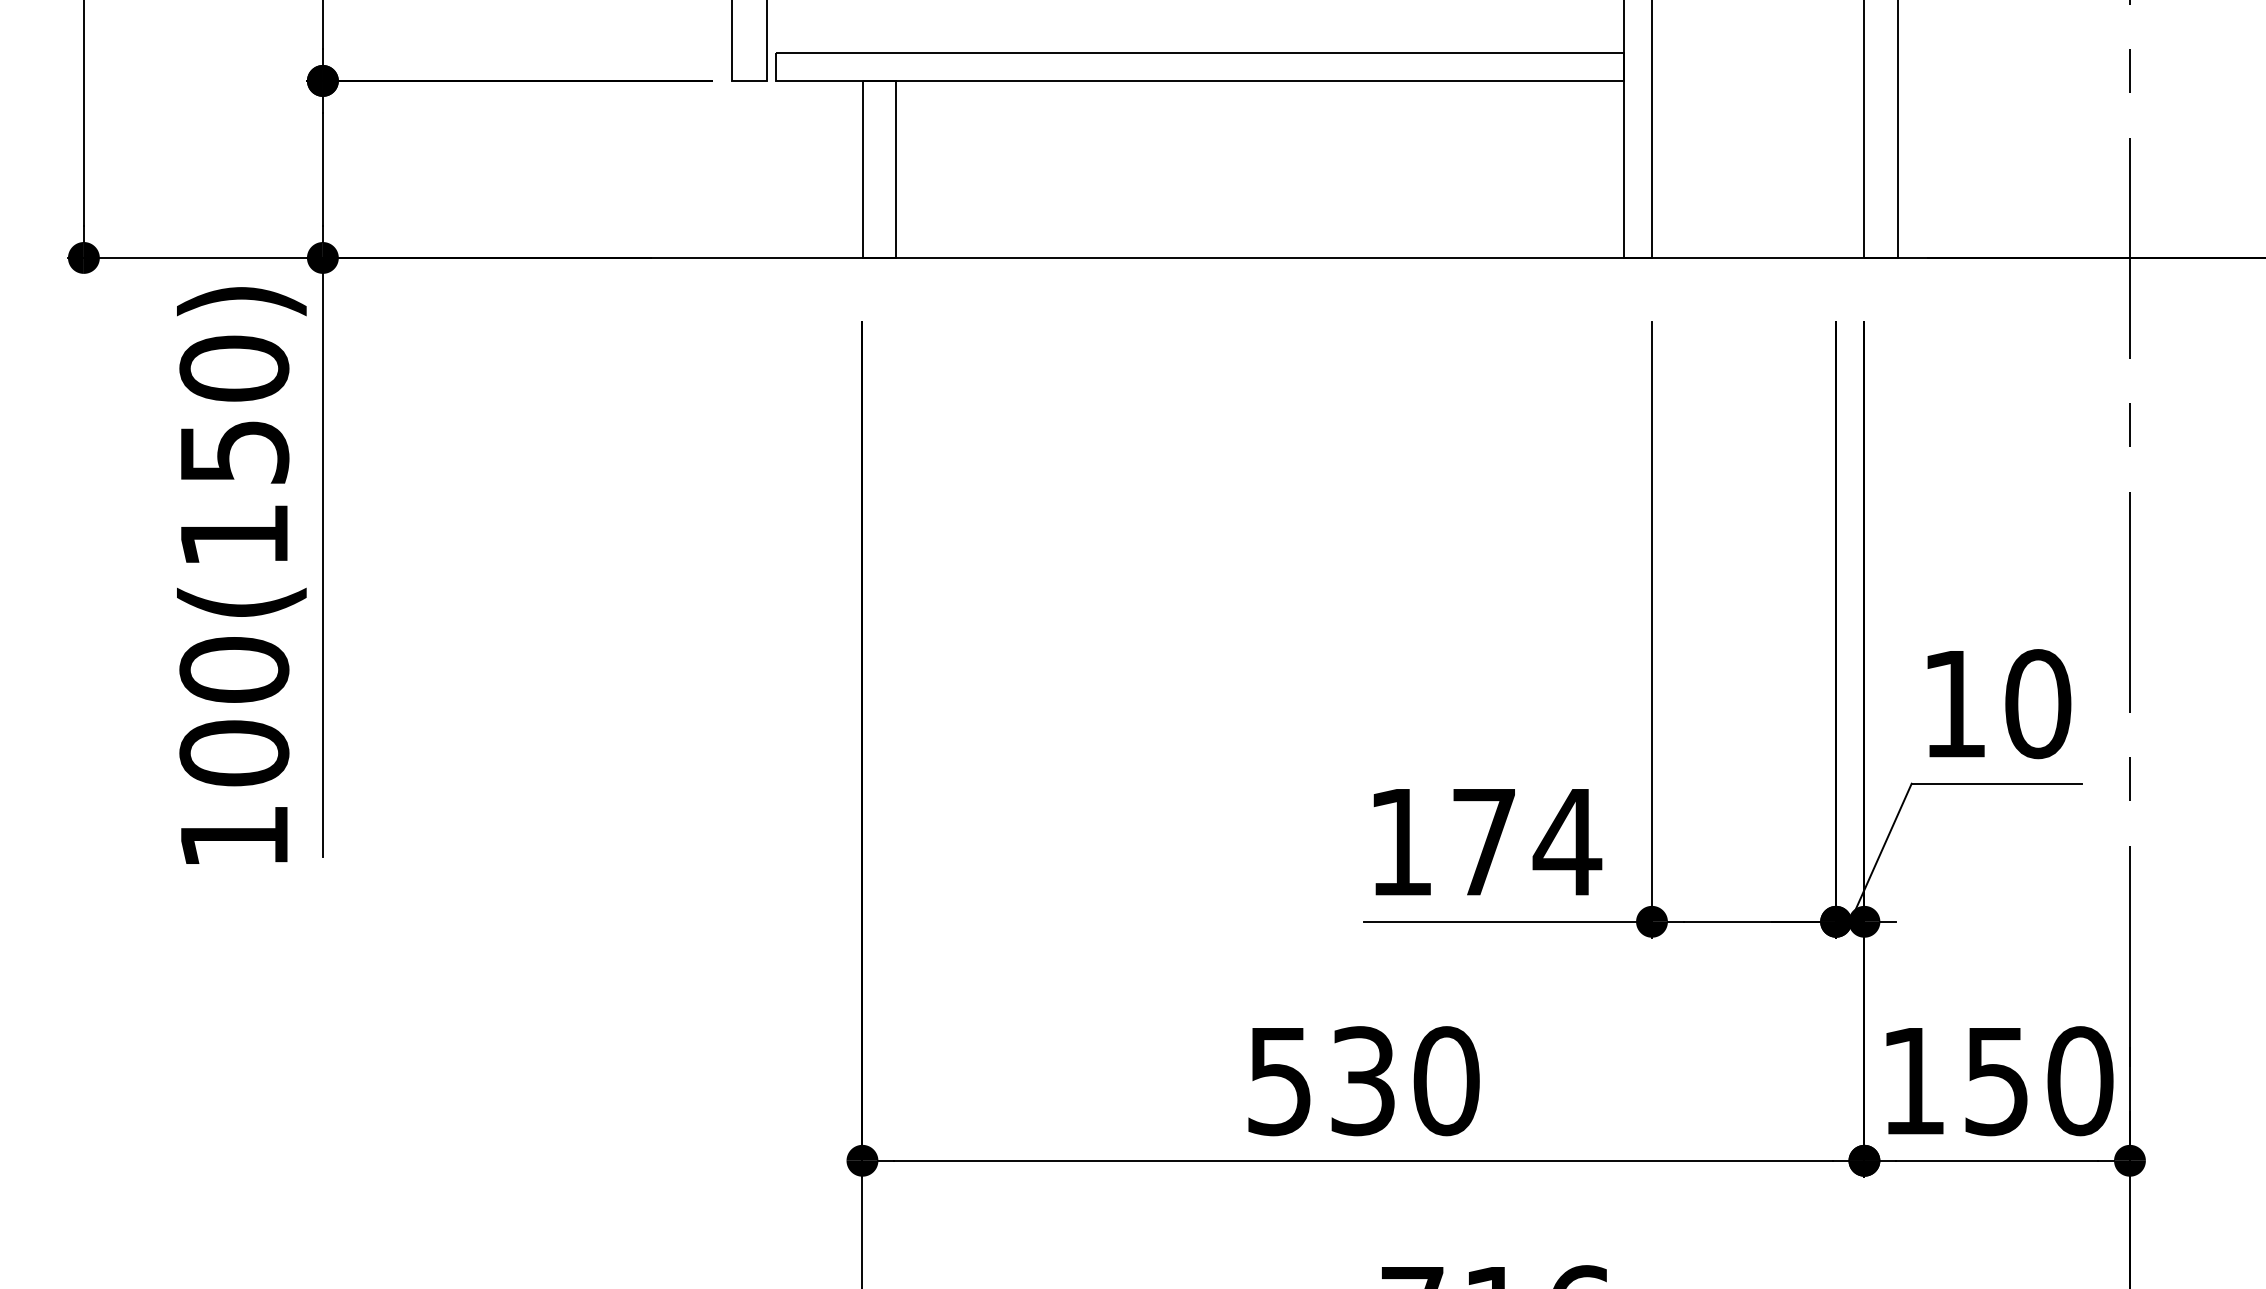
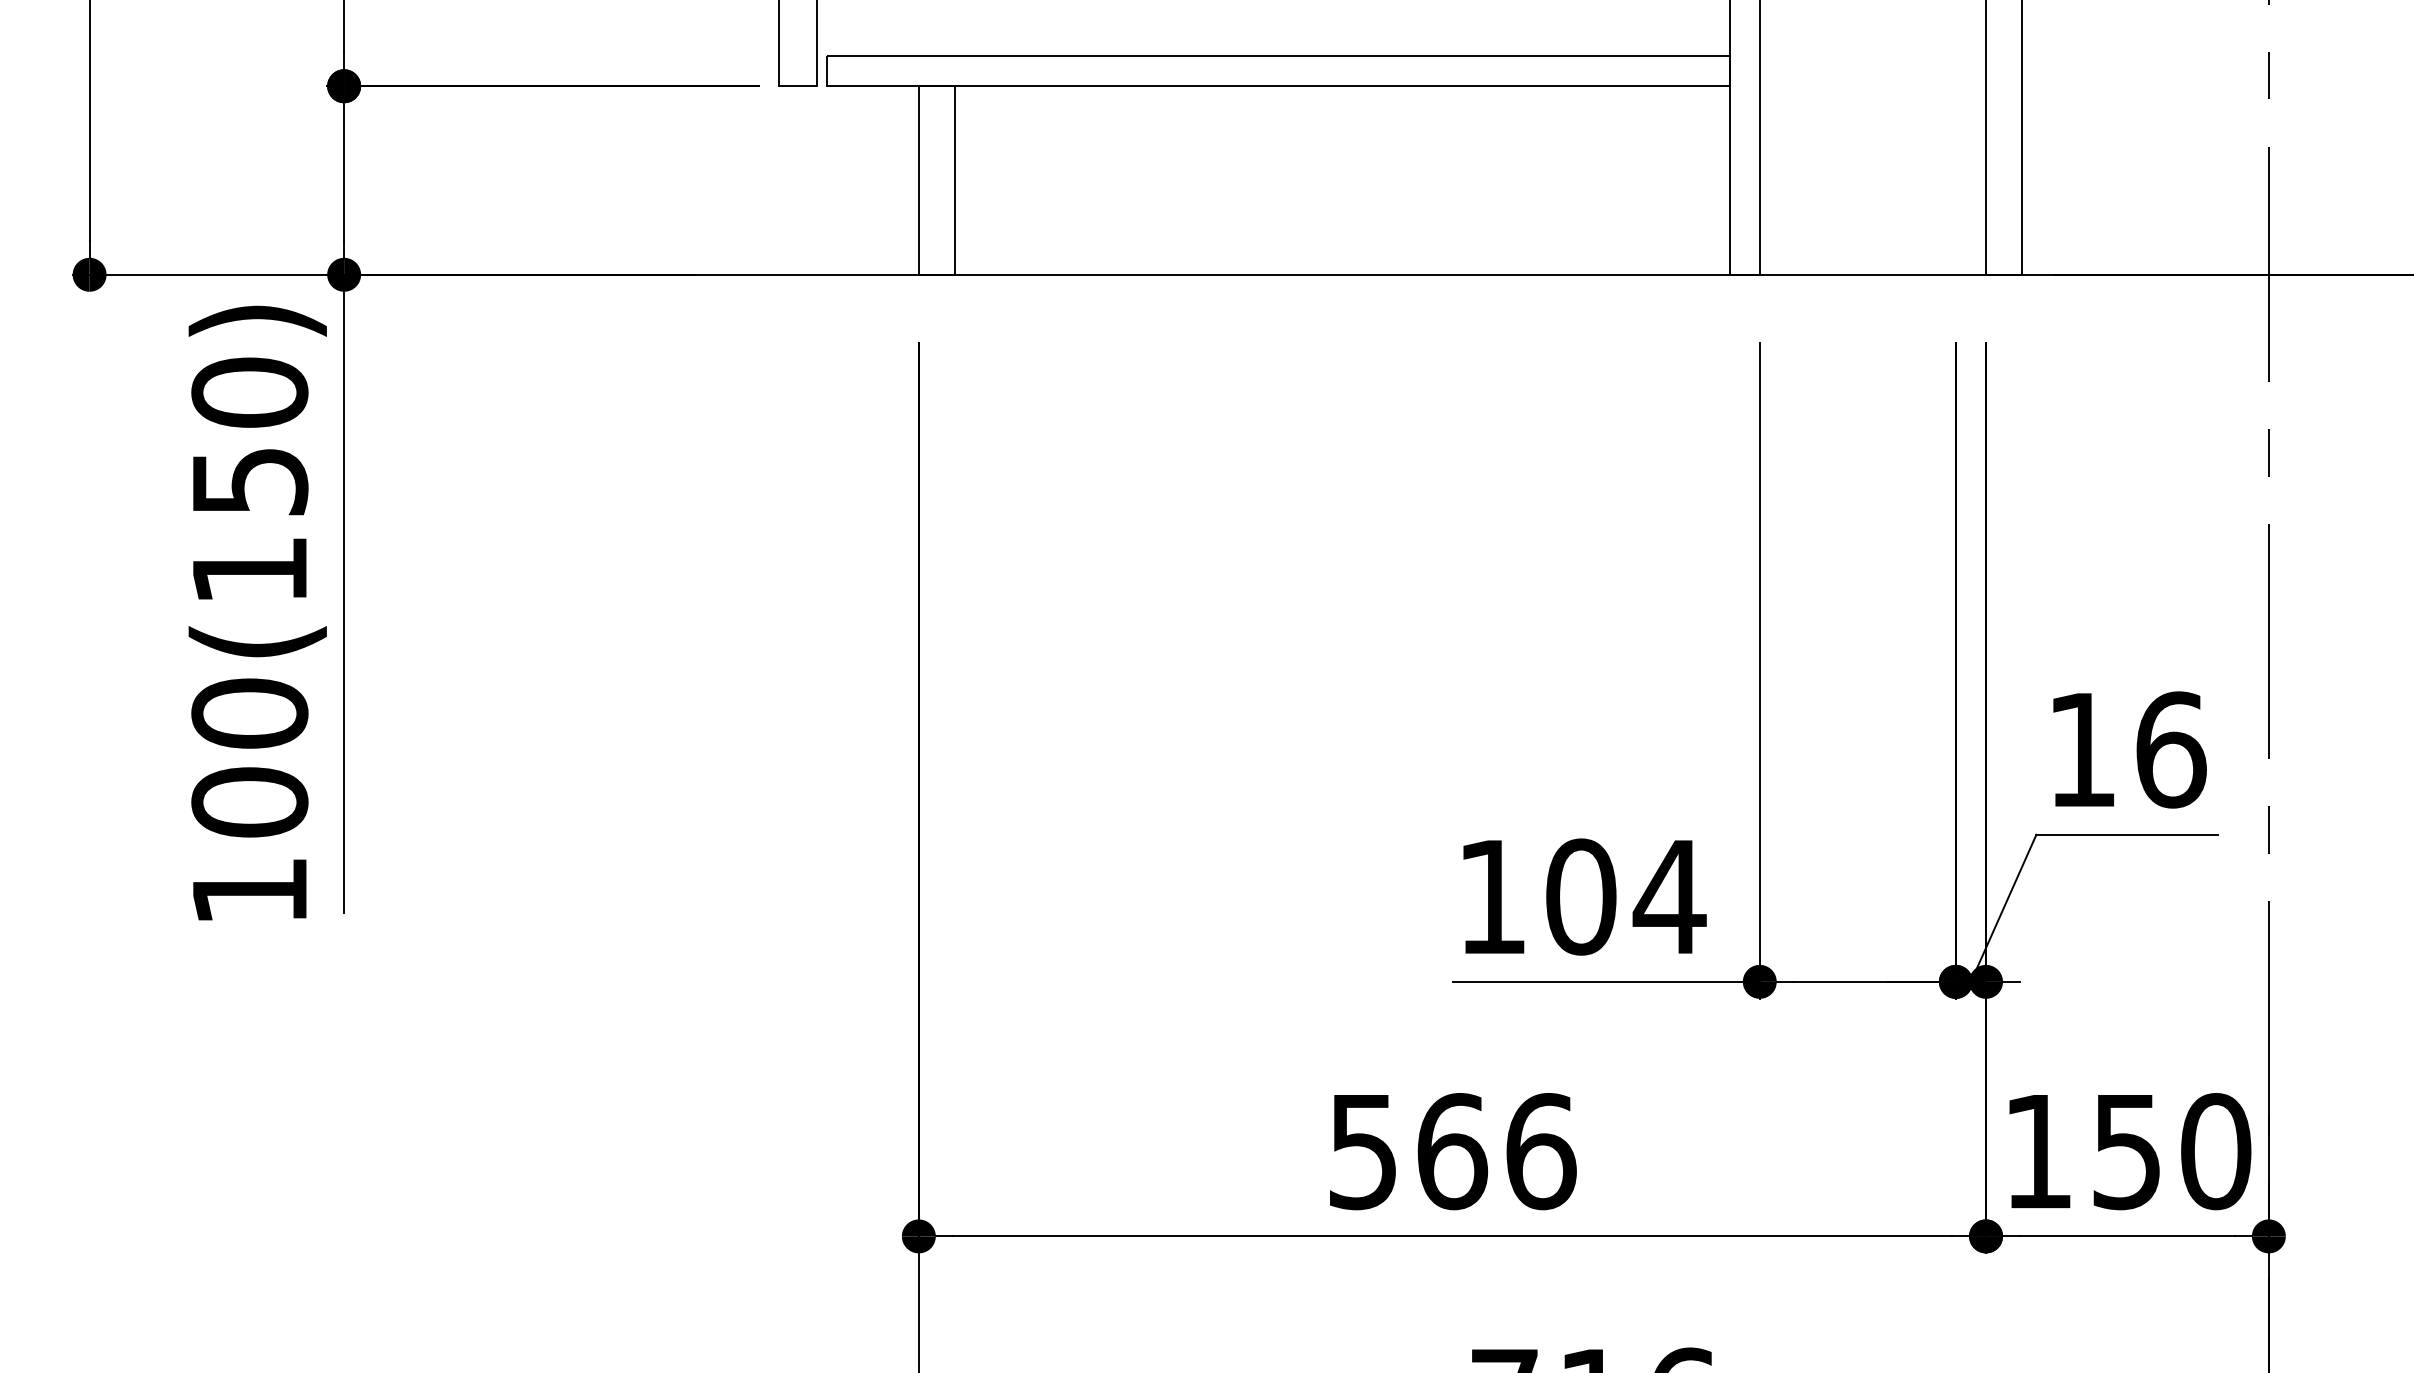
text: (2038, 704) -> (2171, 750), 10 -> 16
text: (1484, 842) -> (1581, 897), 174 -> 104
text: (1405, 1081) -> (1497, 1151), 530 -> 566

